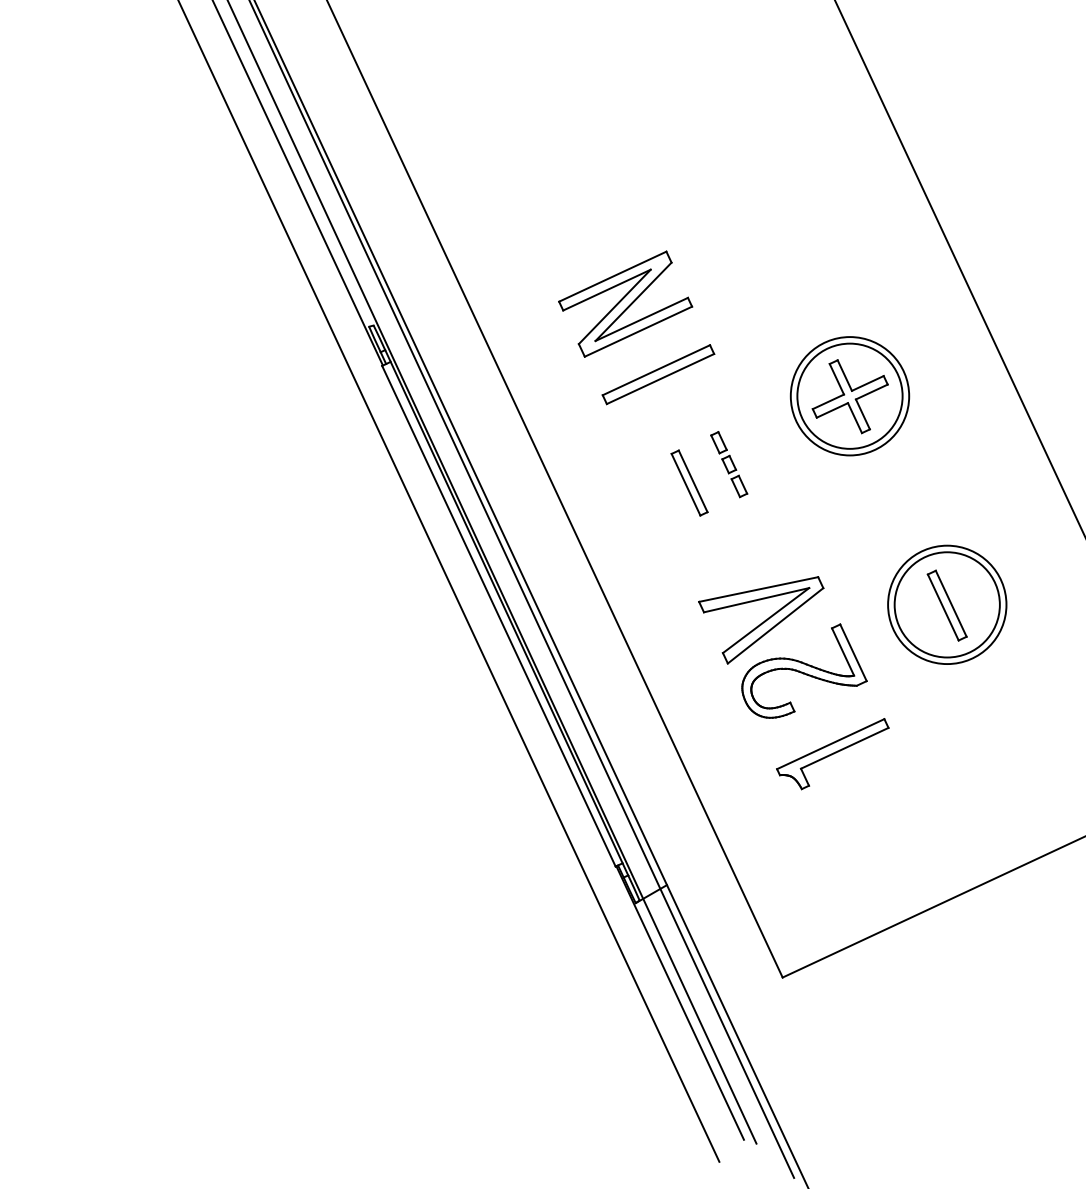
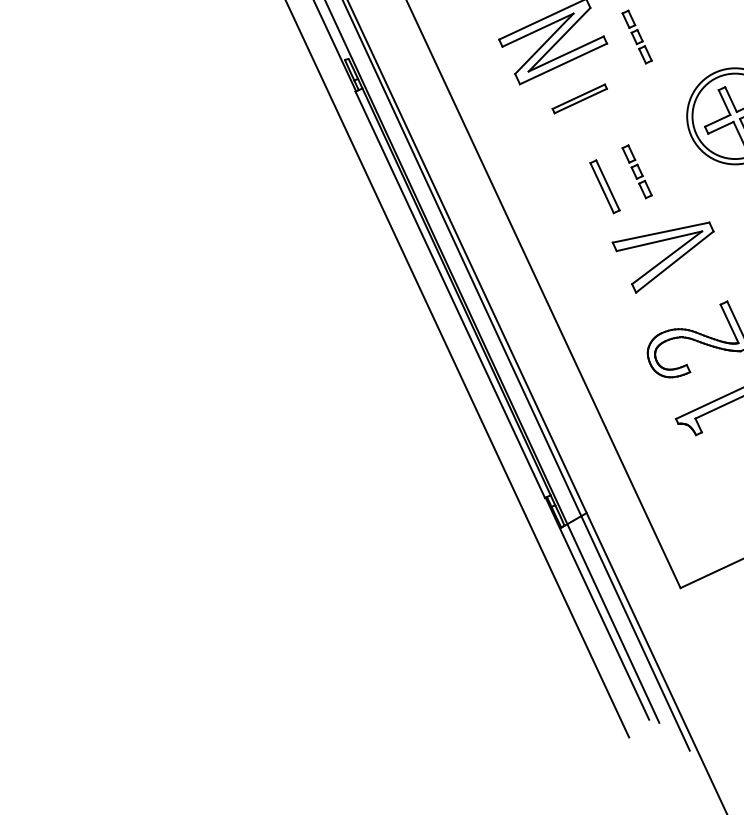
part: (729, 298) -> (637, 37), added
part: (658, 374) -> (579, 98), size x0.6
part: (761, 620) -> (663, 257), moved

